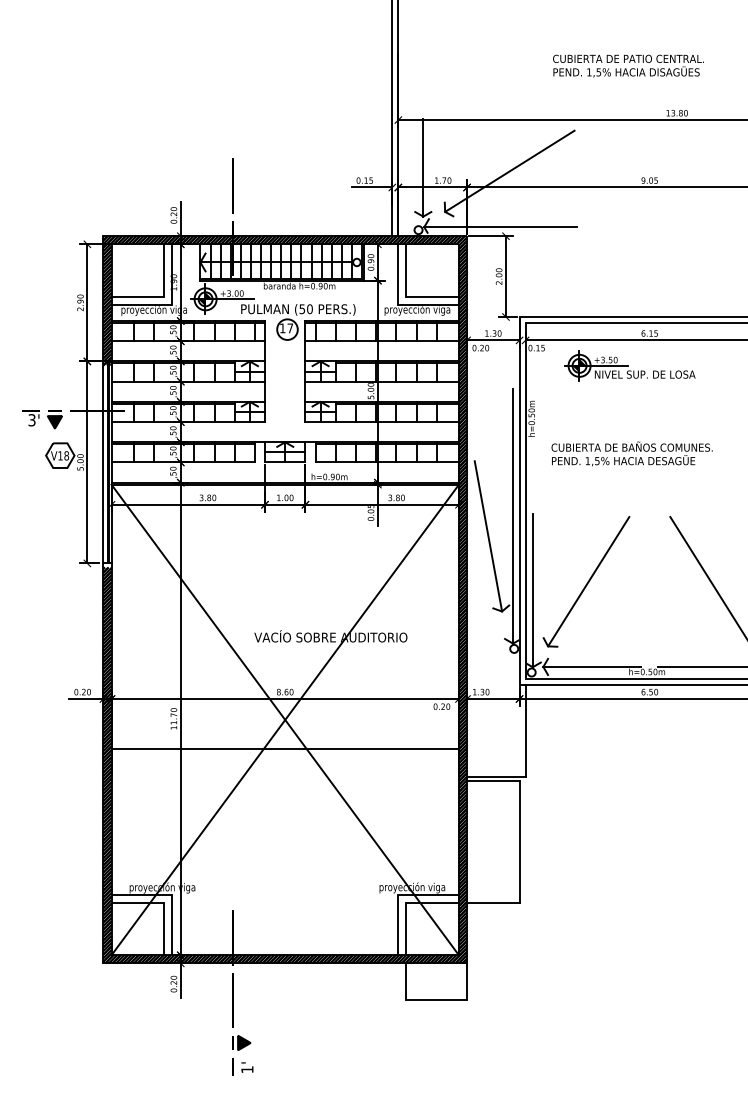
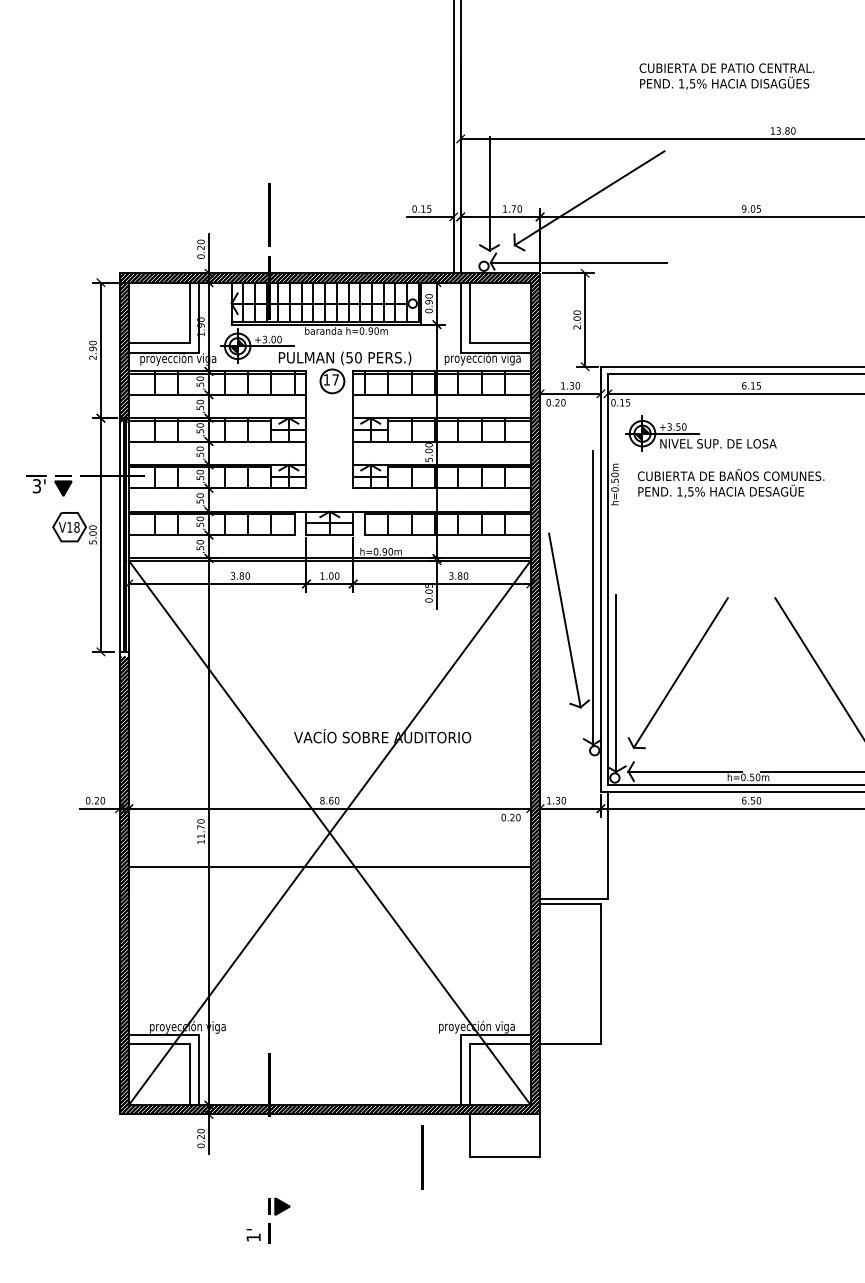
part: (629, 365) -> (700, 433), moved
text: (631, 453) -> (730, 483), moved
line: (232, 1000) -> (421, 1157), moved
text: (247, 1067) -> (253, 1234), moved

